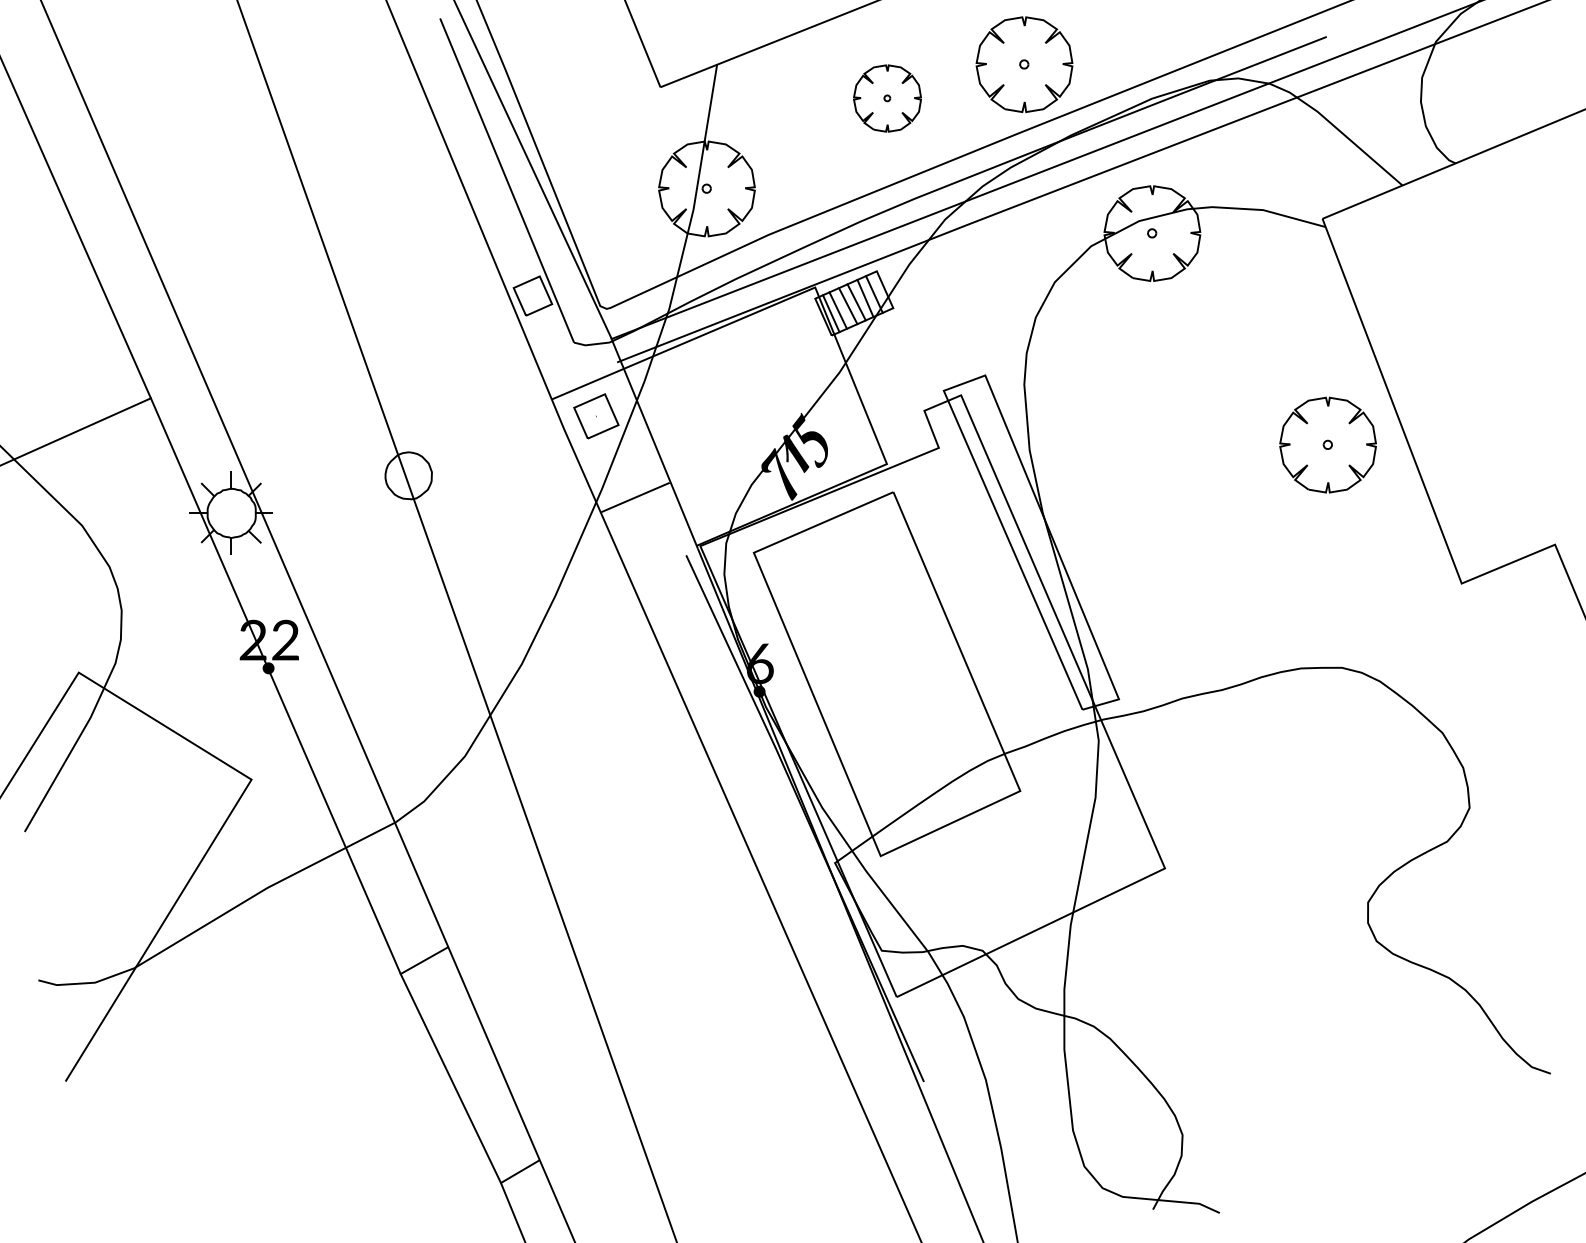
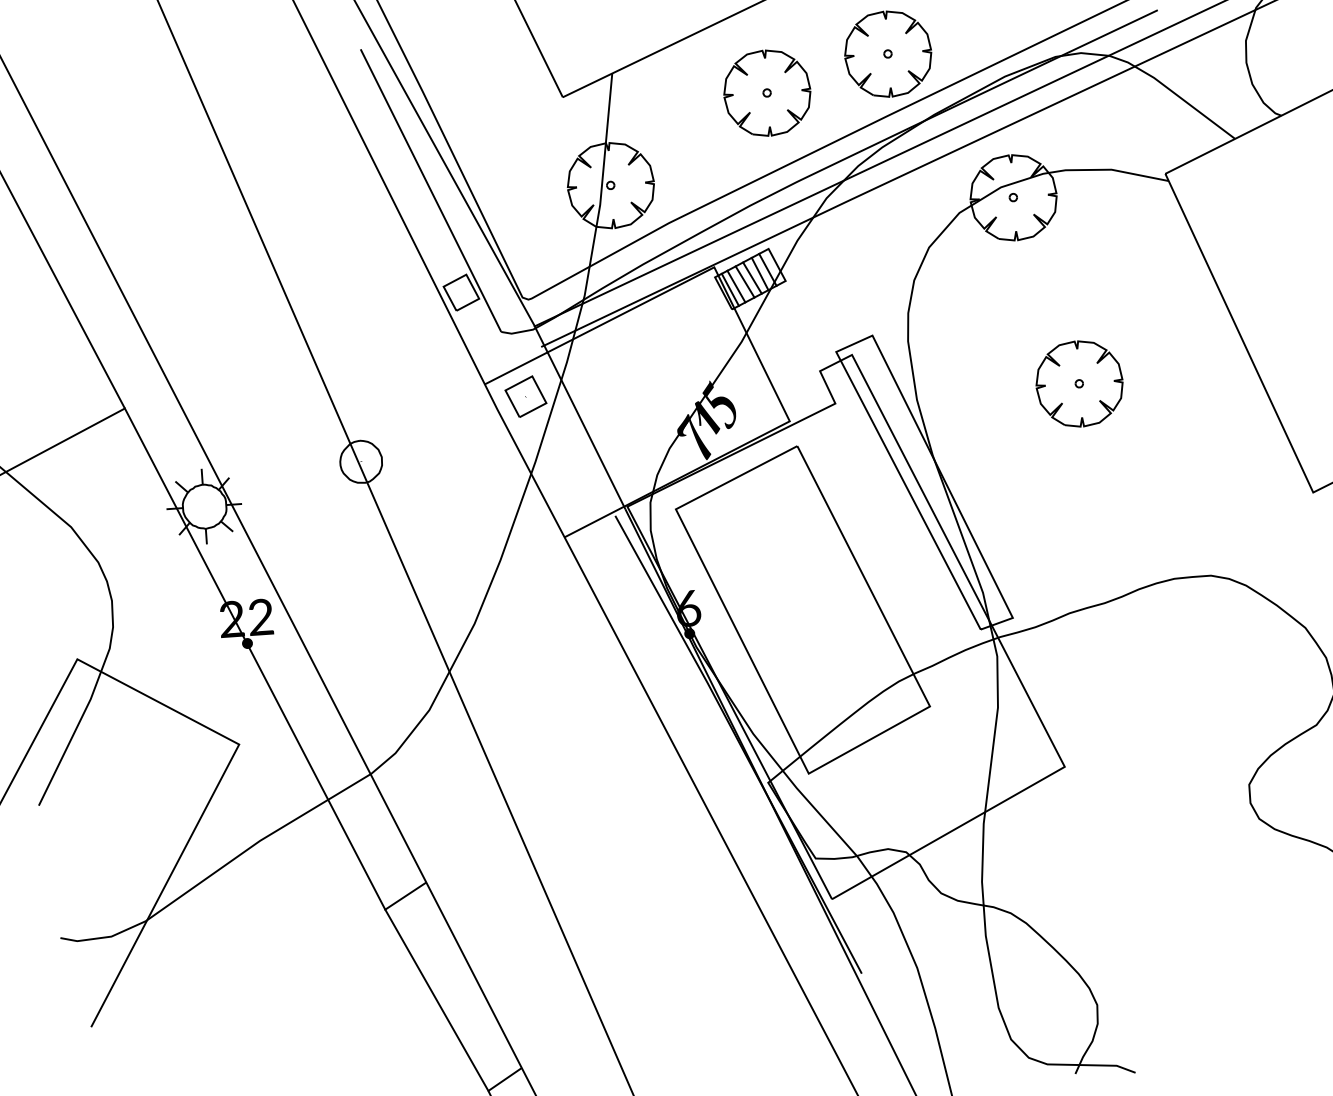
part: (887, 98) -> (767, 93), size x1.43
part: (1327, 444) -> (1078, 383), moved
line: (635, 497) -> (594, 521), moved

